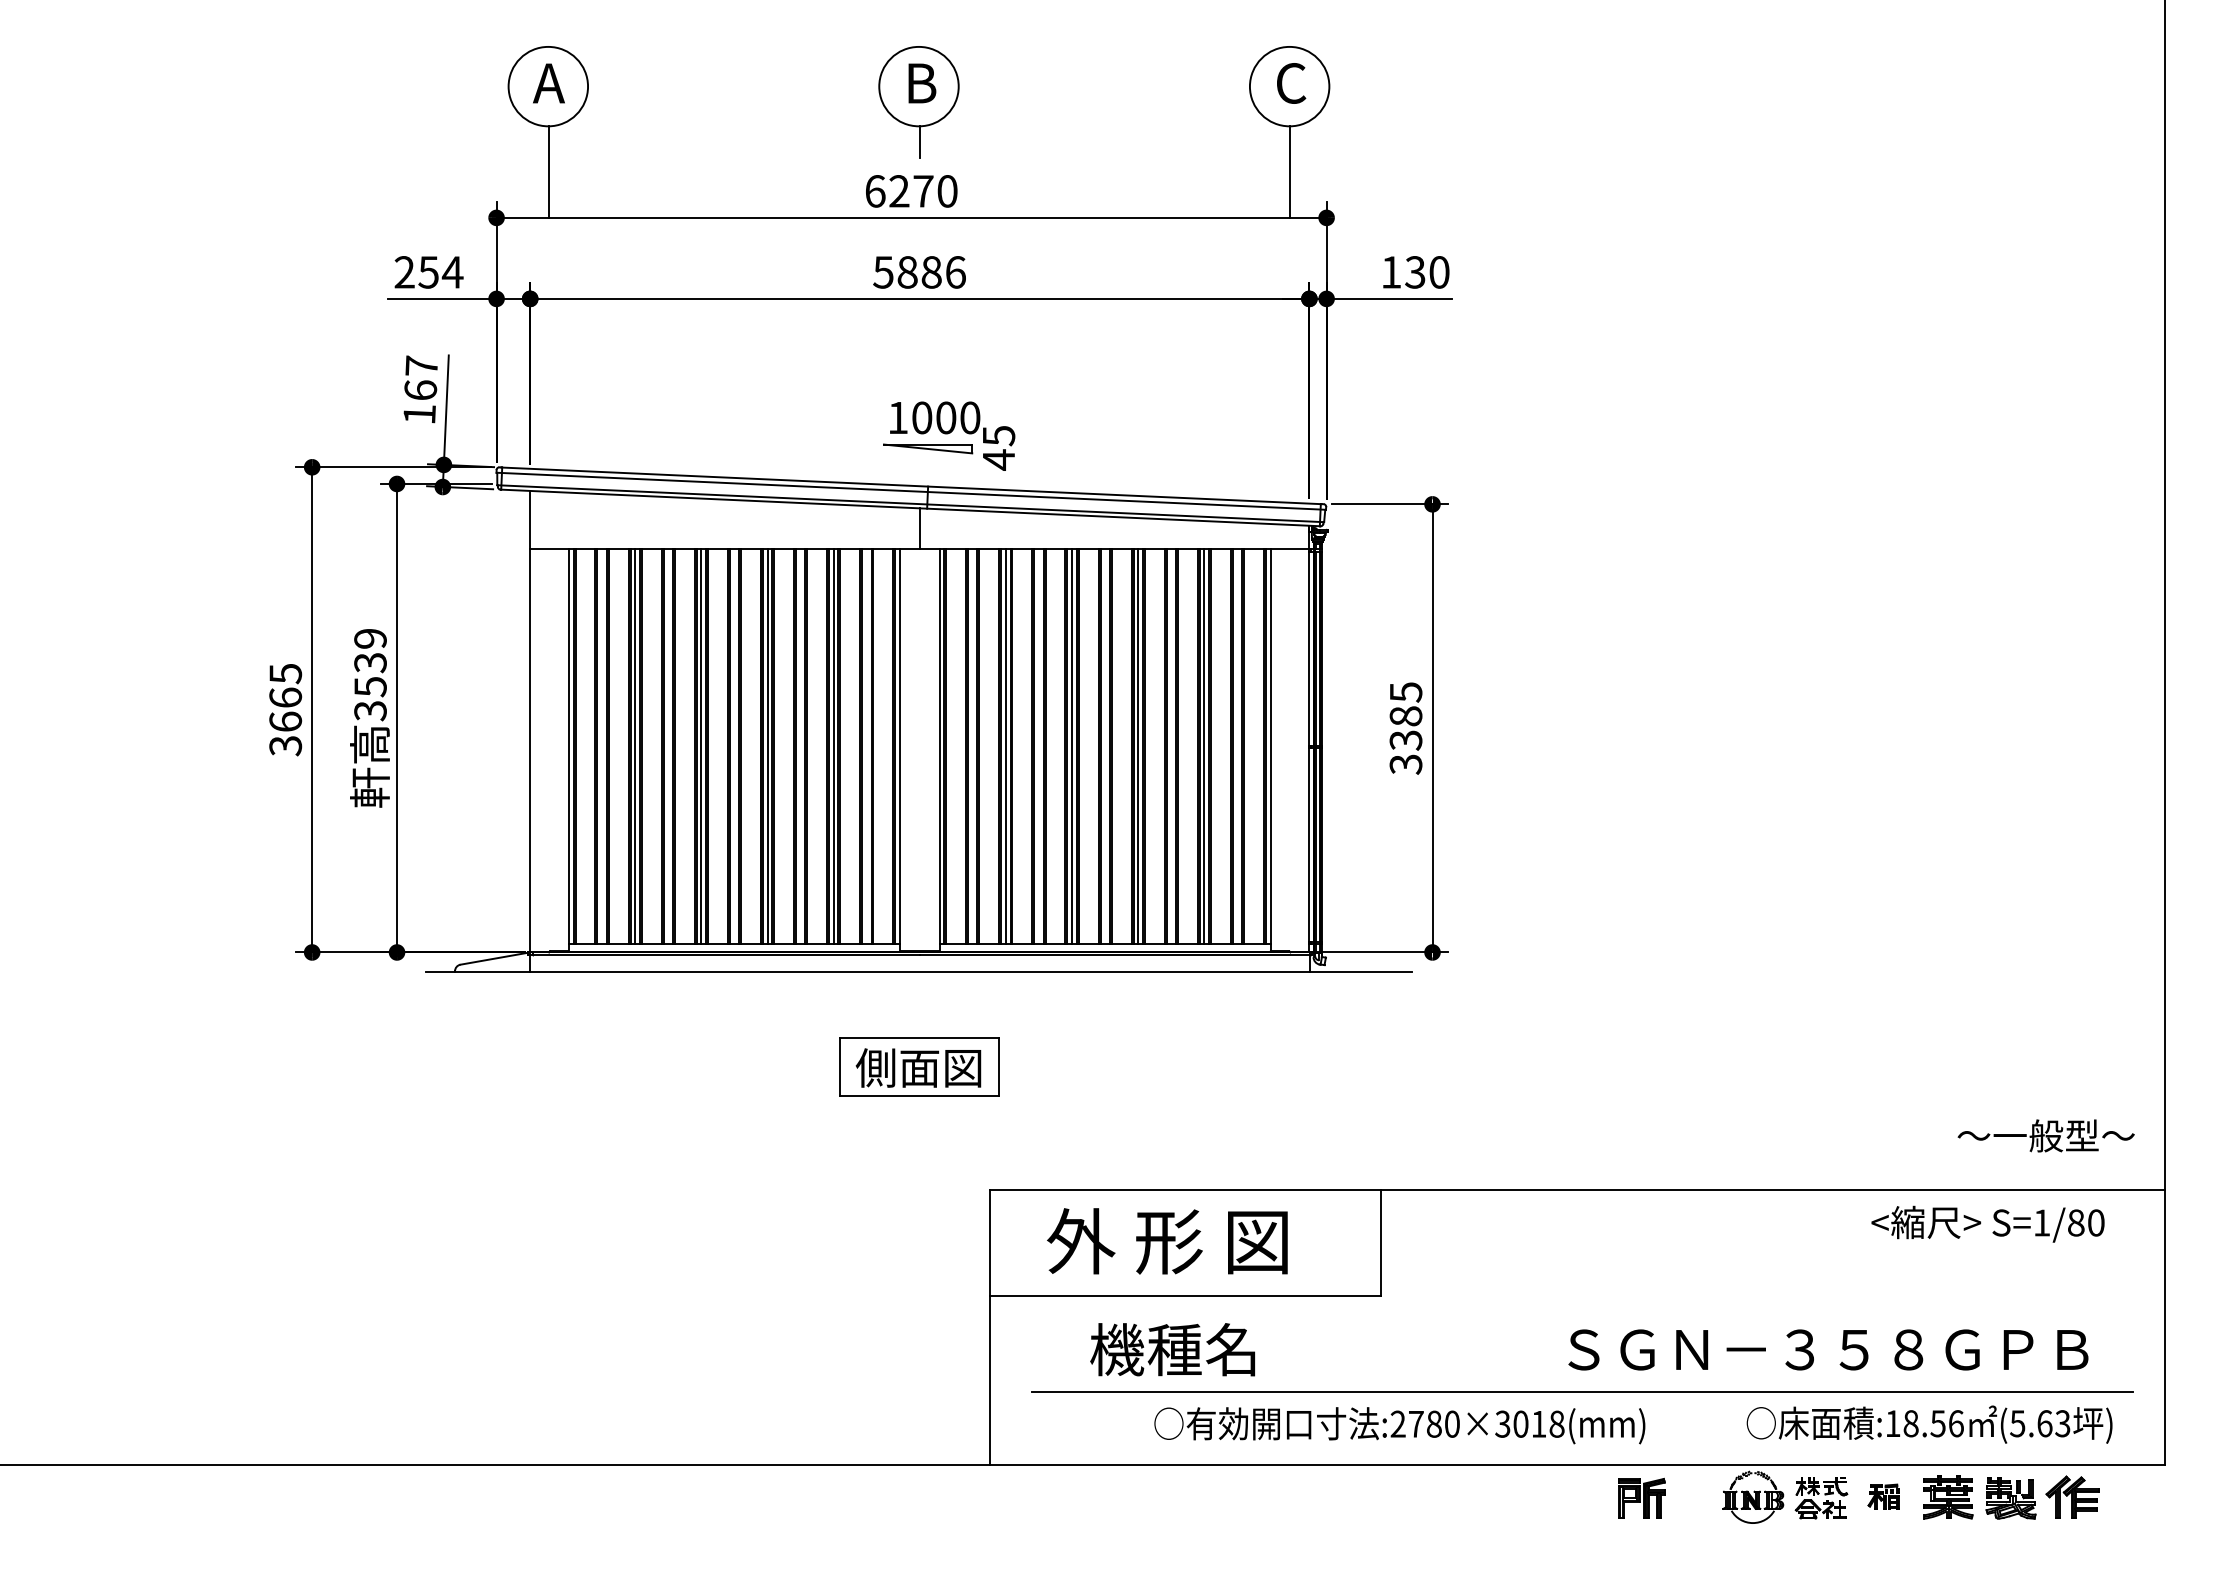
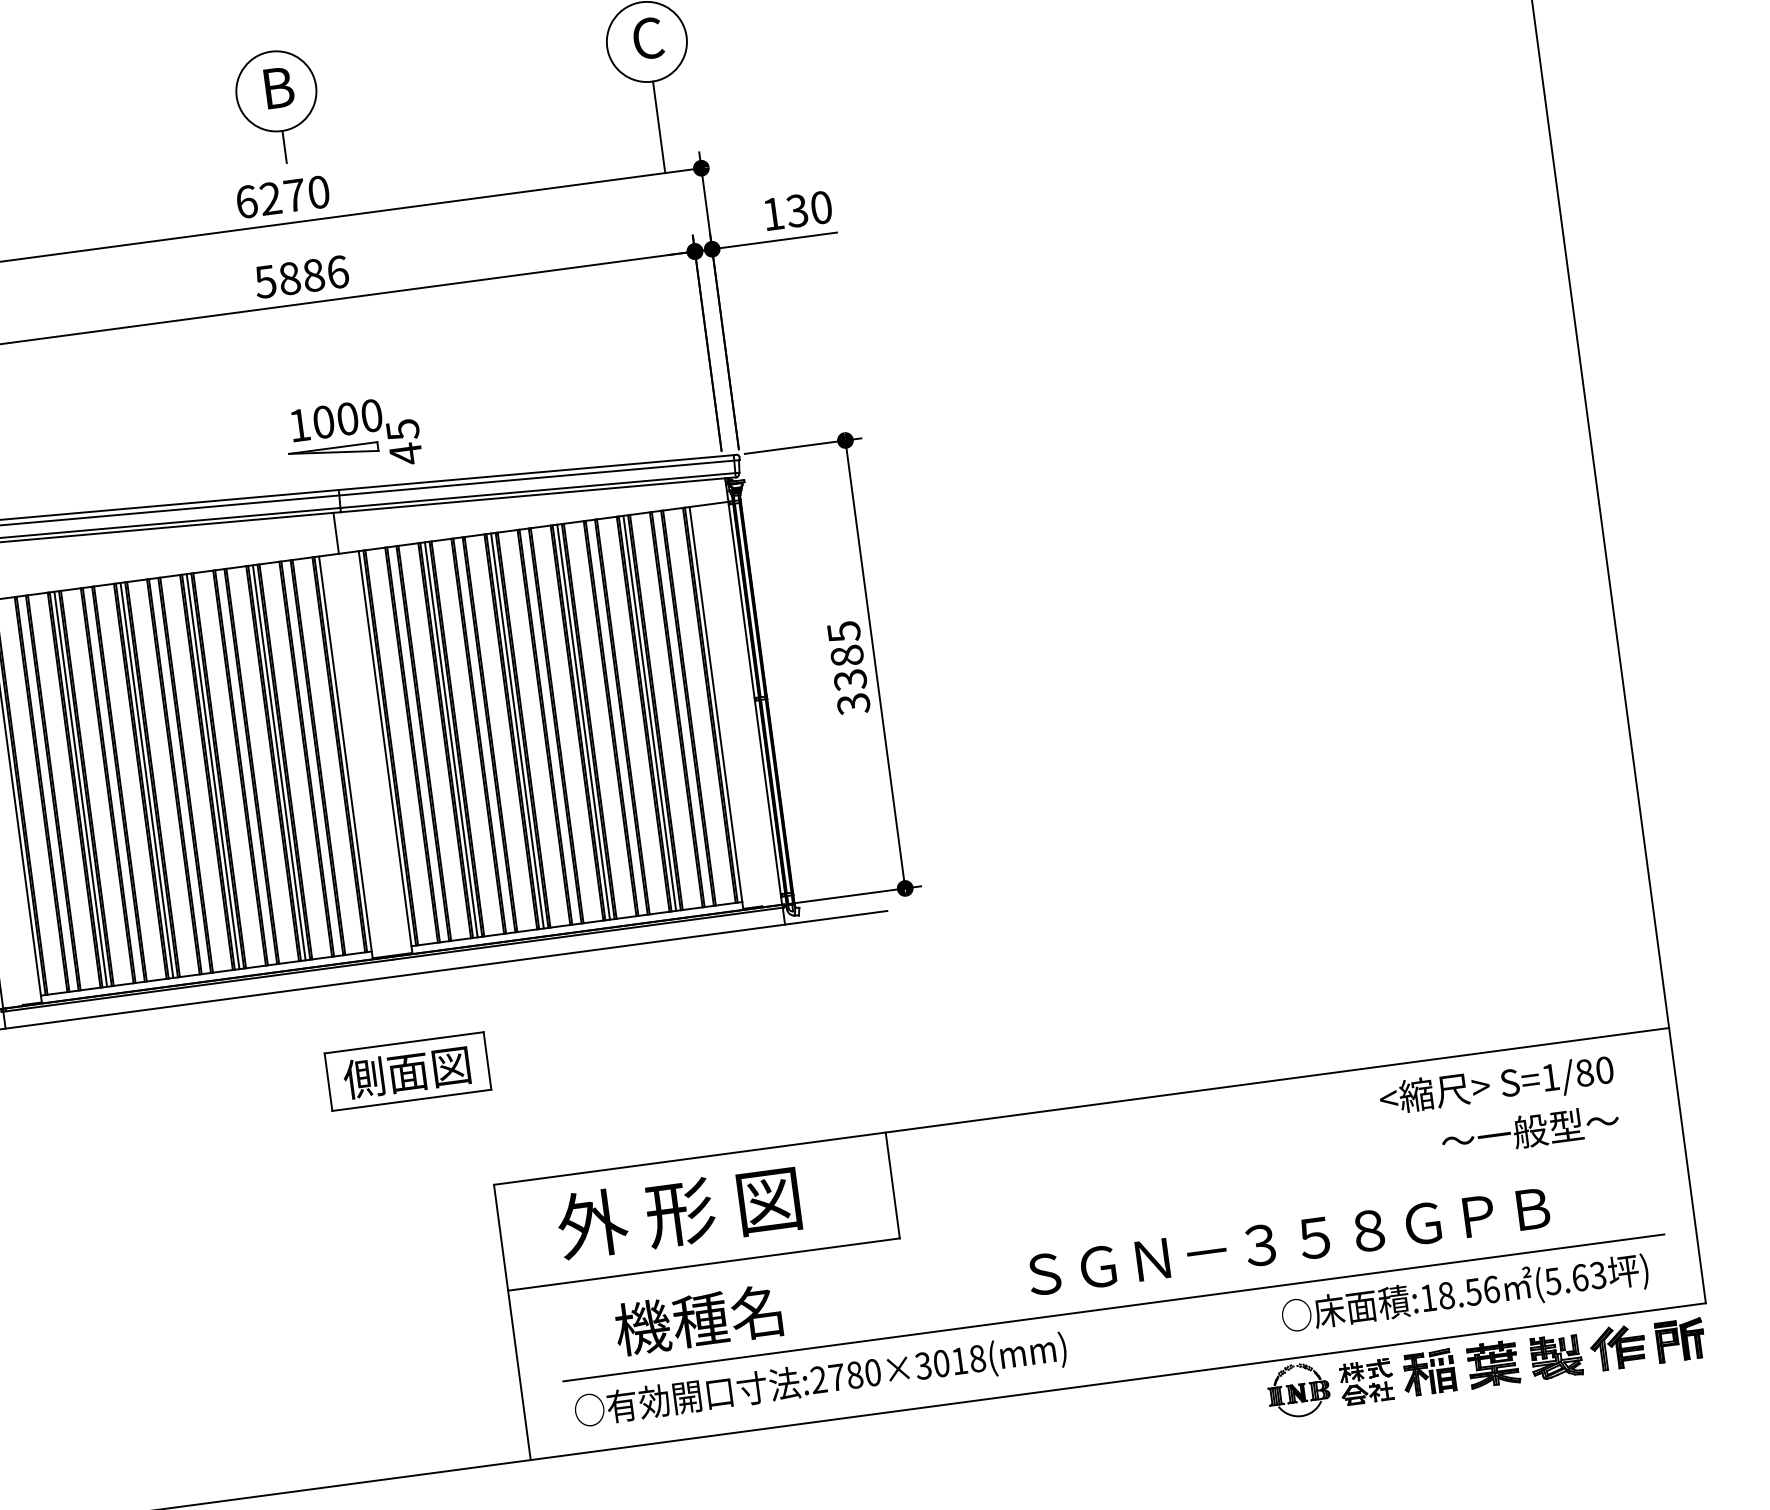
text: (2045, 1135) -> (1529, 1130), moved
text: (1828, 1349) -> (1289, 1241), moved
text: (1399, 1425) -> (820, 1381), moved
part: (1883, 1496) -> (1428, 1372), size x1.67
part: (1641, 1497) -> (1679, 1339), moved

